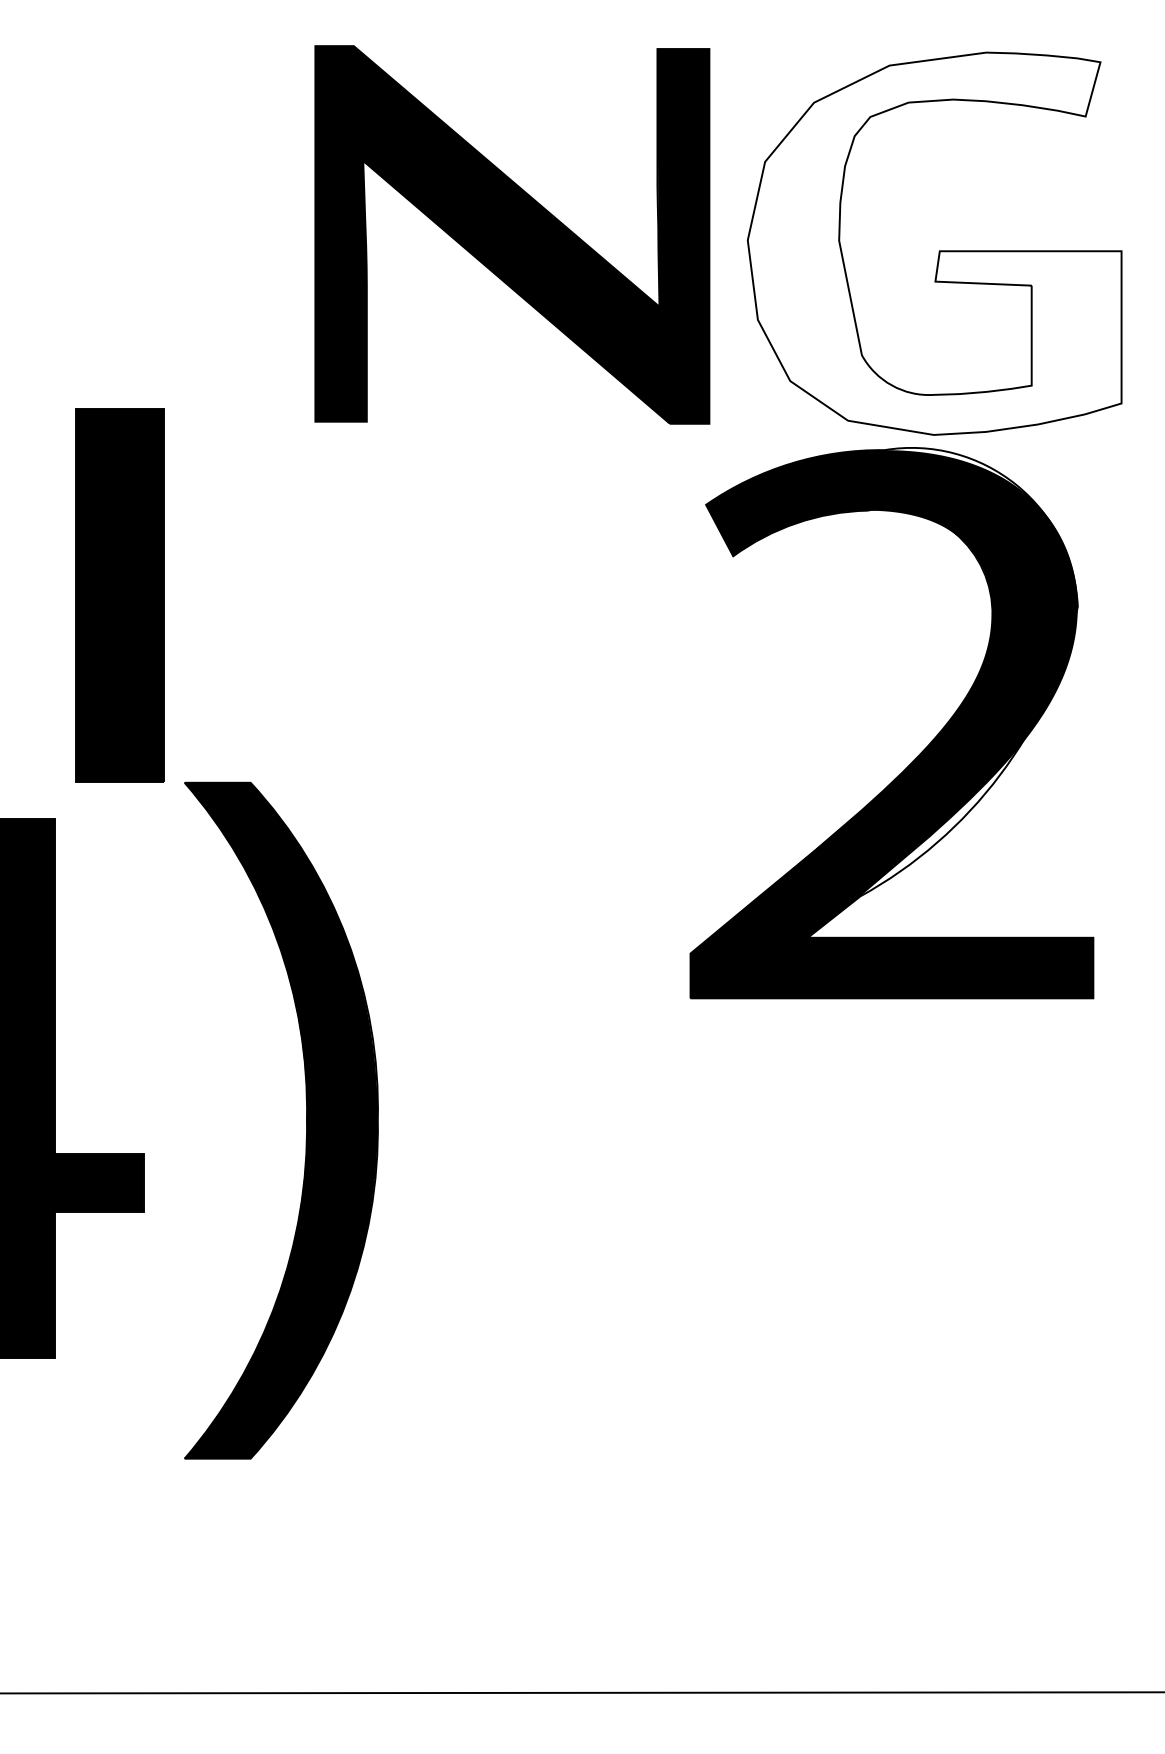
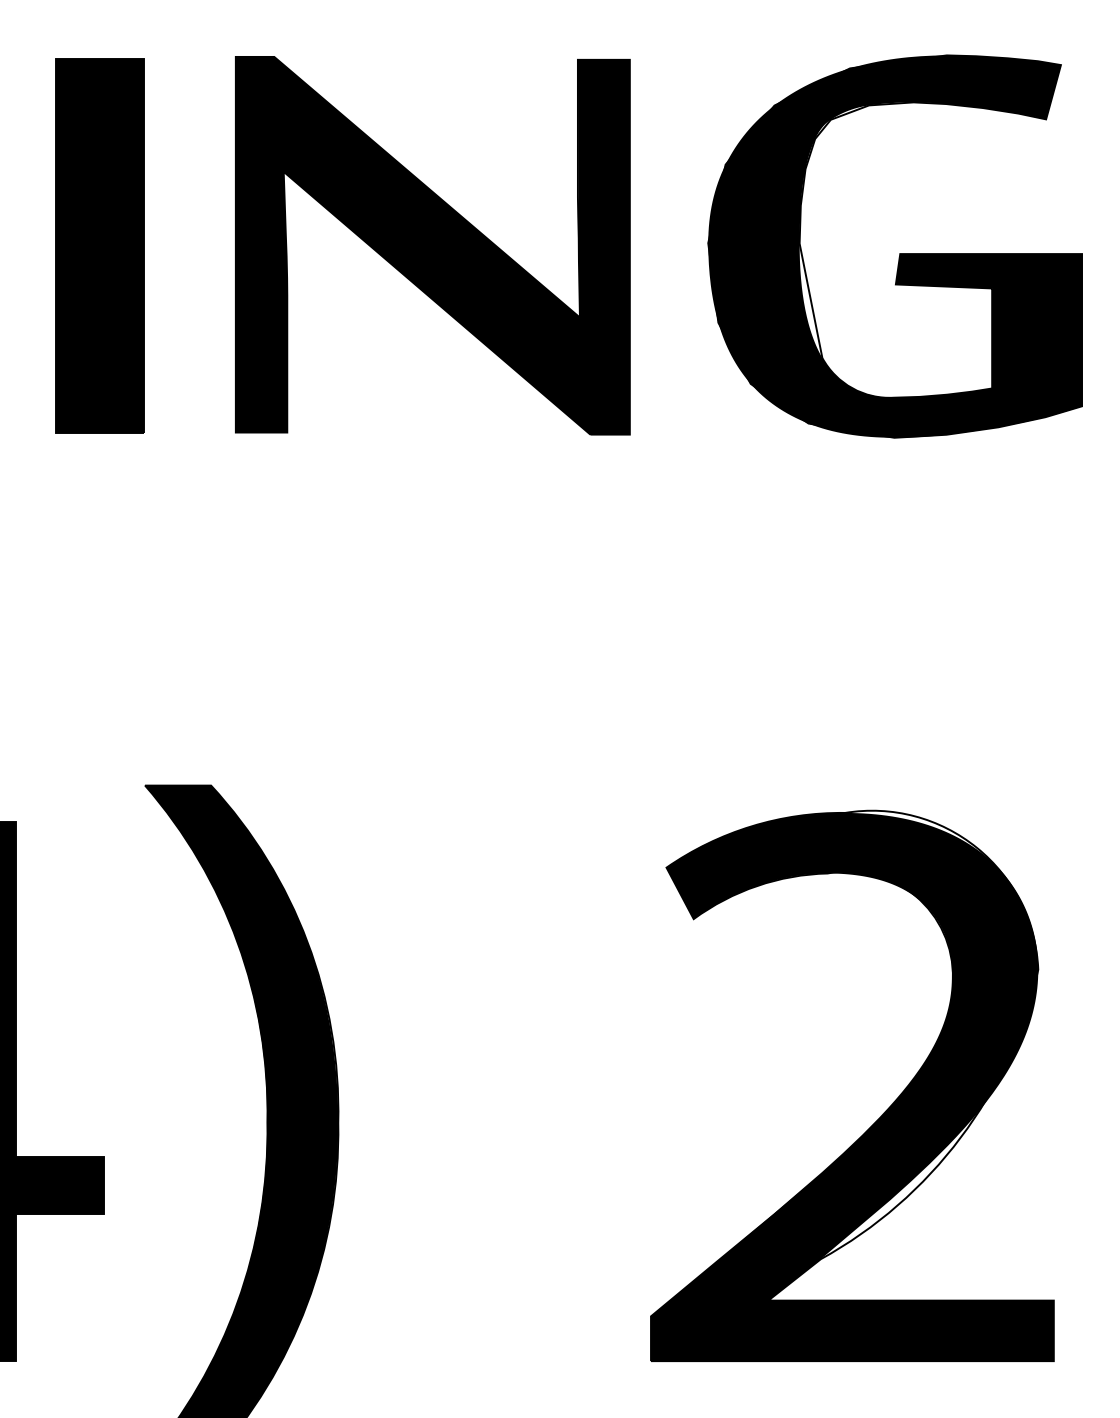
part: (512, 234) -> (432, 245), moved
fill: (934, 243) -> (894, 246), added
part: (119, 595) -> (99, 246), moved
part: (920, 752) -> (880, 1115), moved

